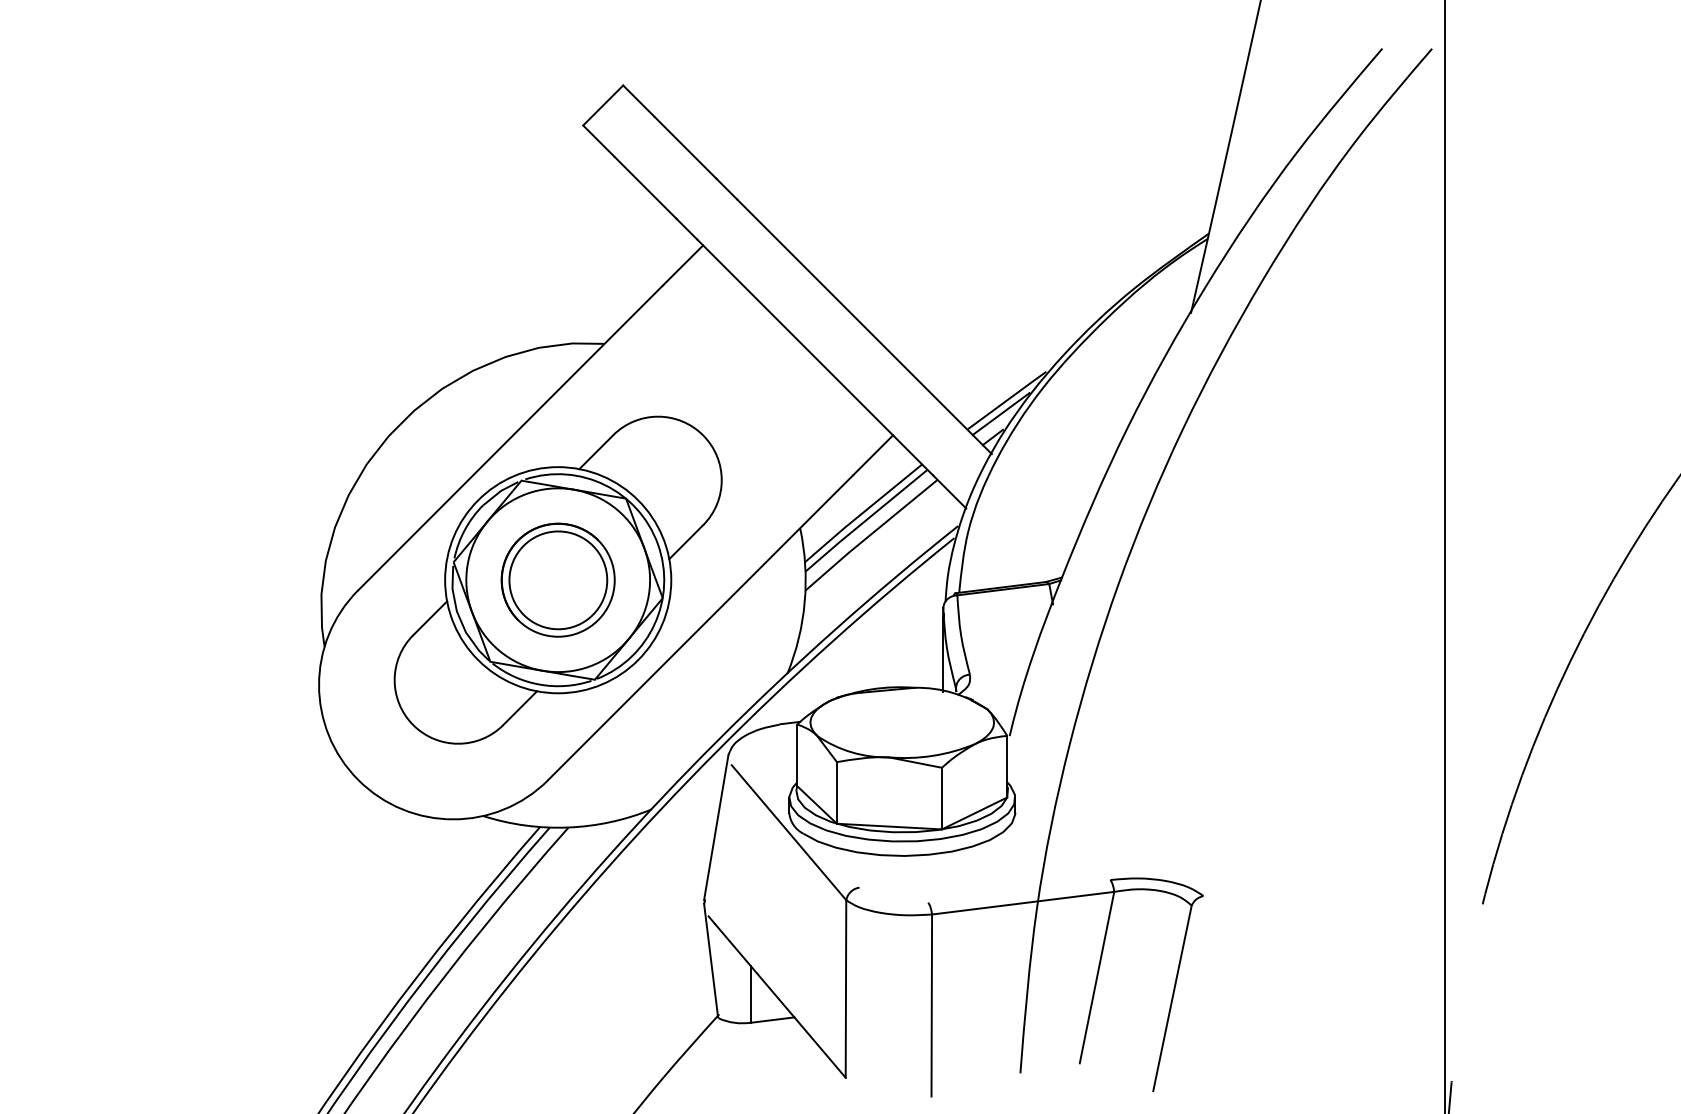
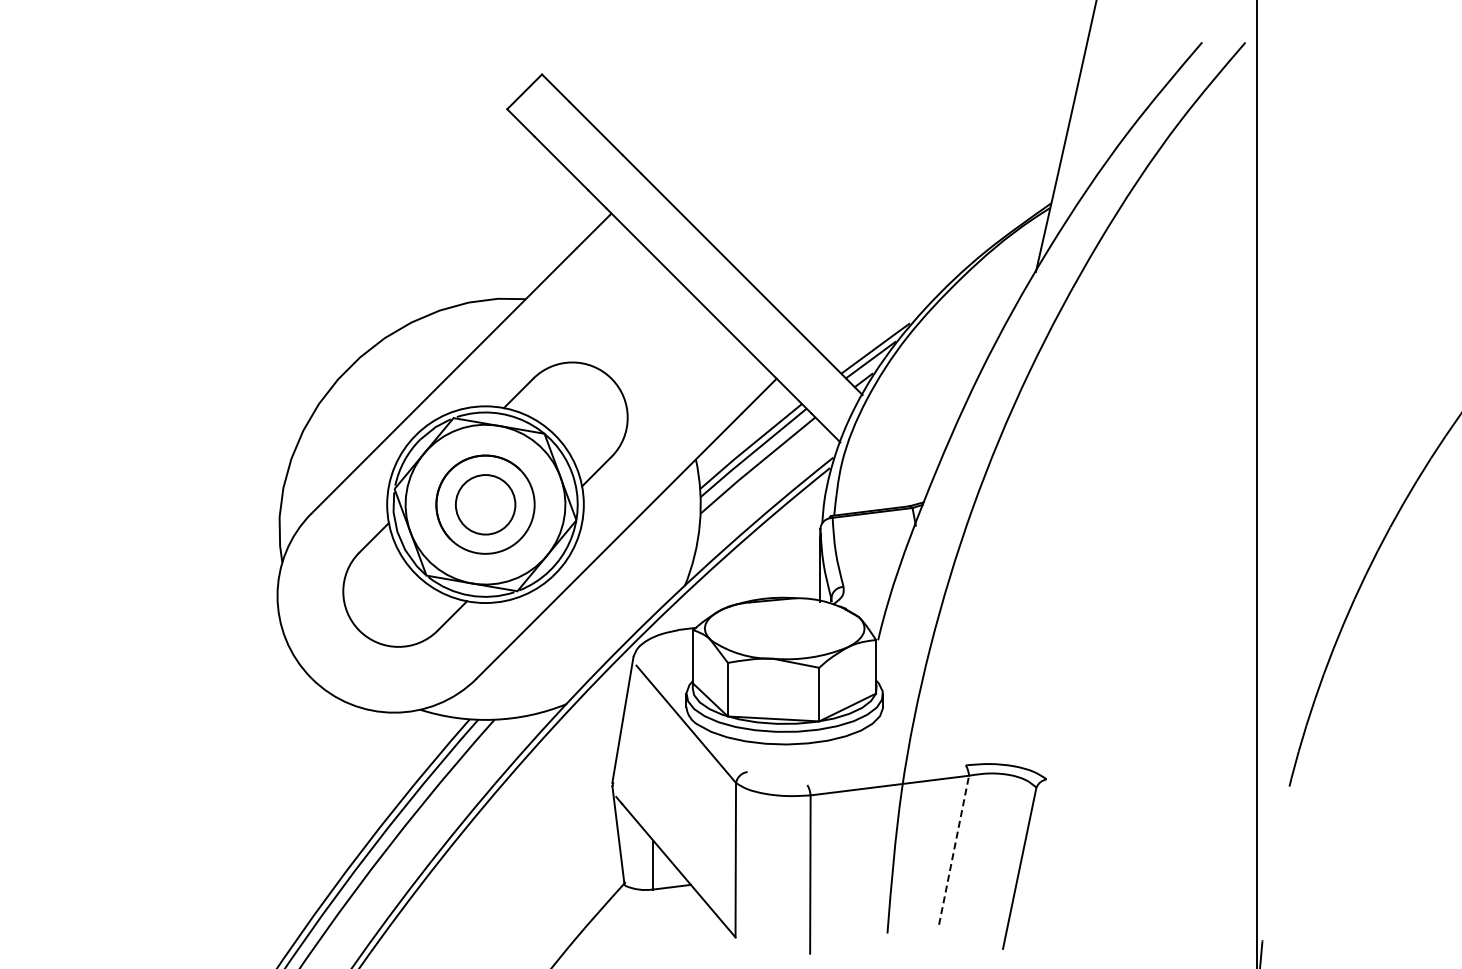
circle: (558, 579) -> (485, 504), size x0.7
line: (1097, 976) -> (954, 849), solid -> dashed

